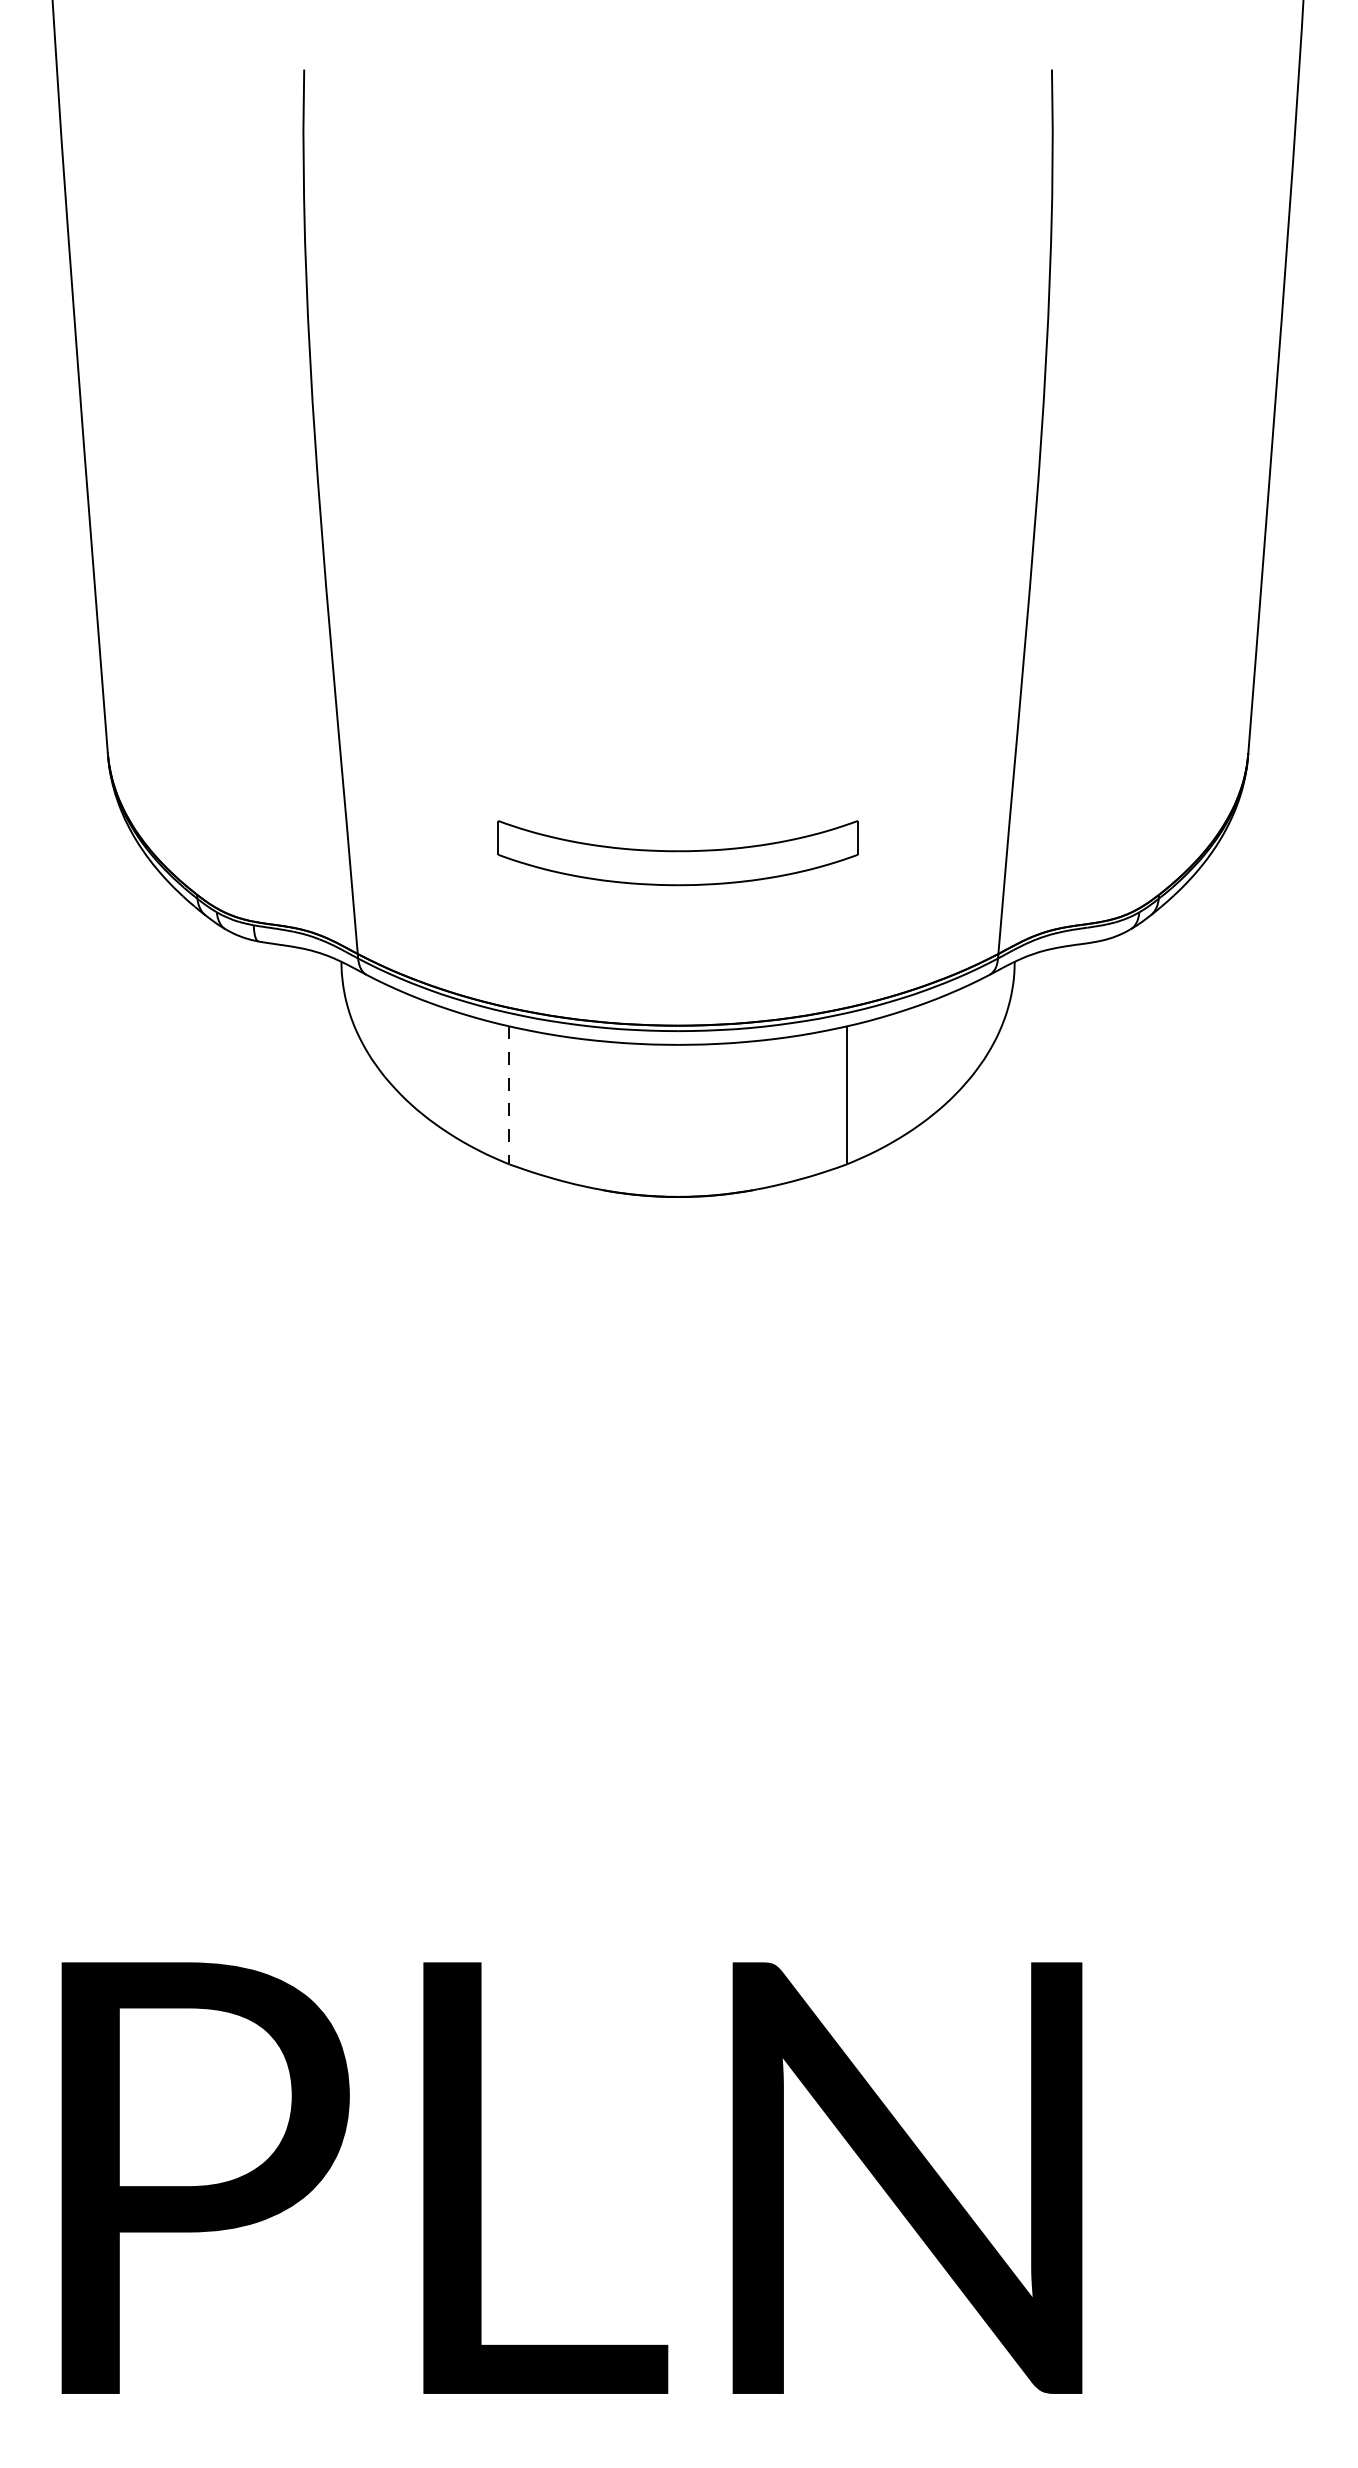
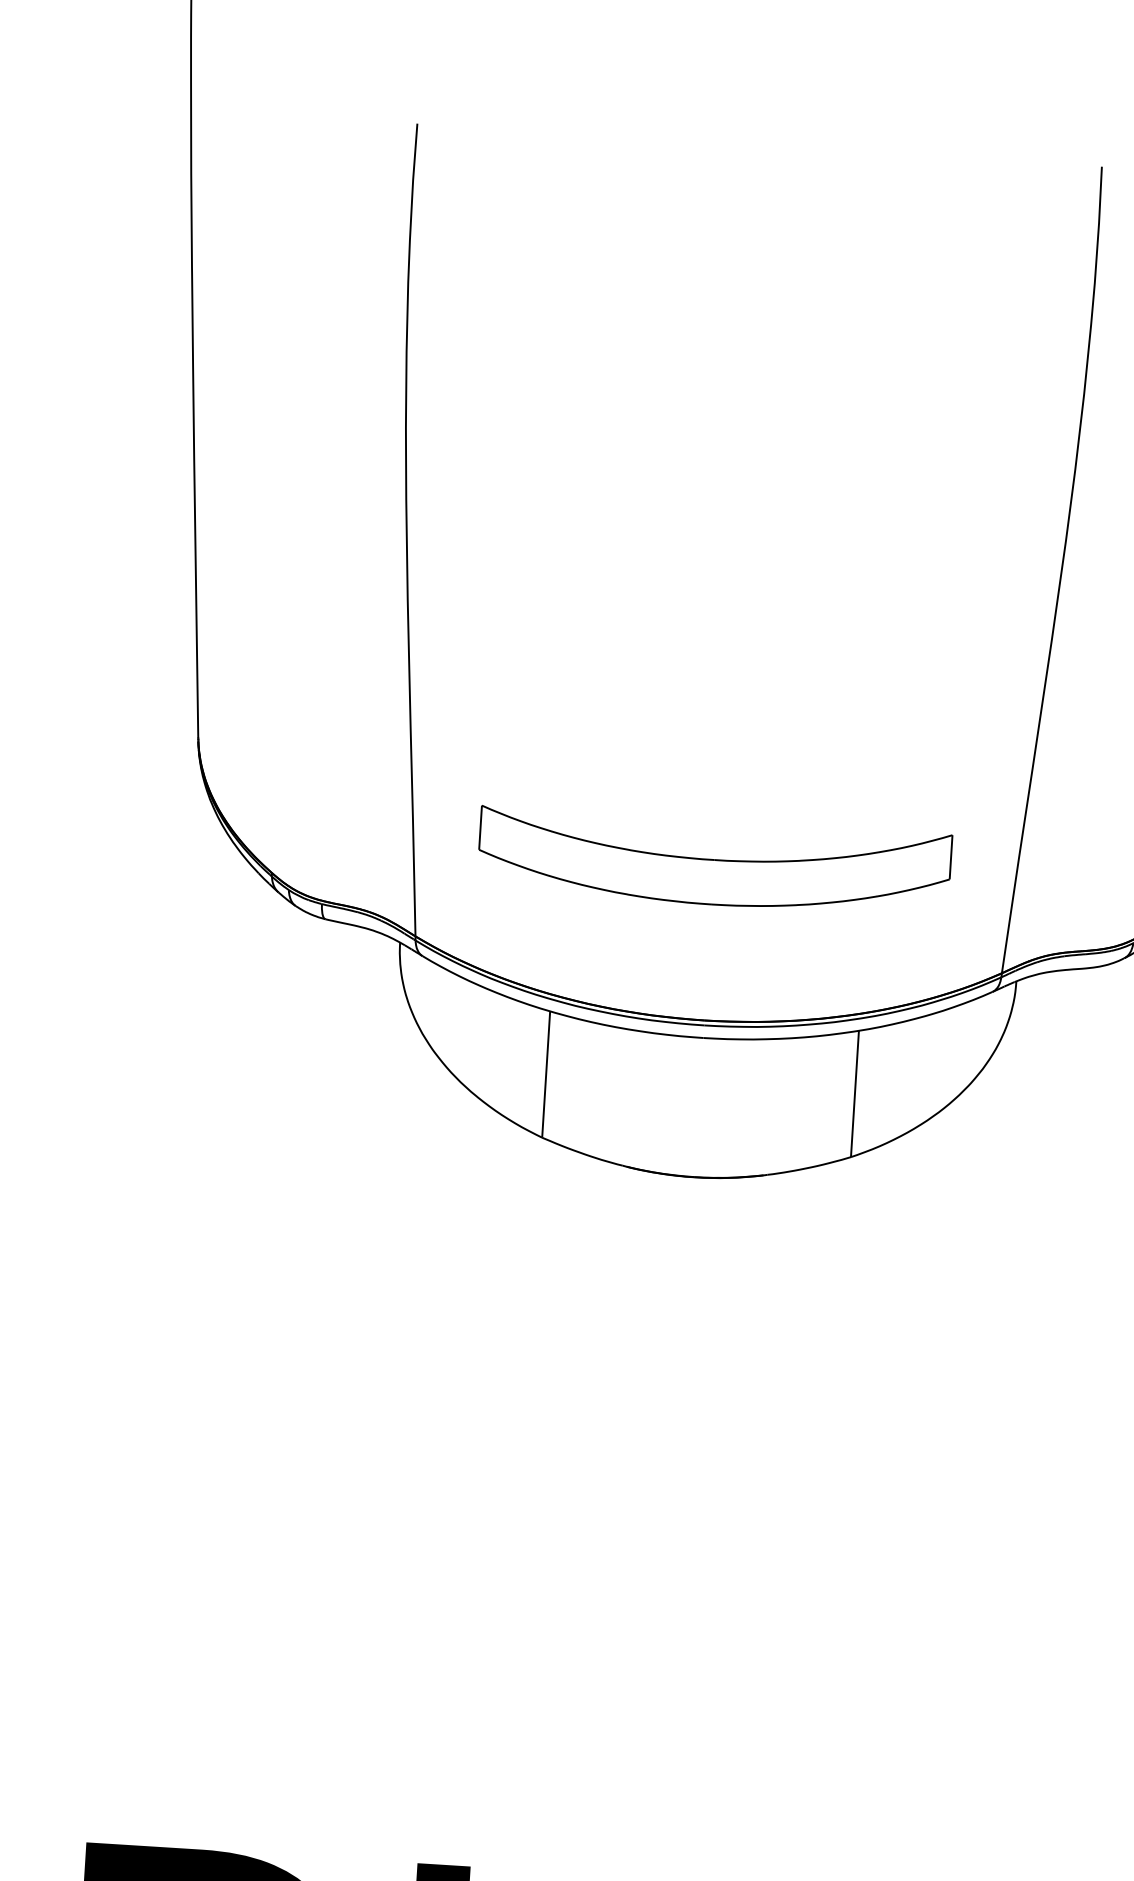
part: (677, 852) -> (714, 861), size x1.43
line: (509, 1095) -> (546, 1074), dashed -> solid

